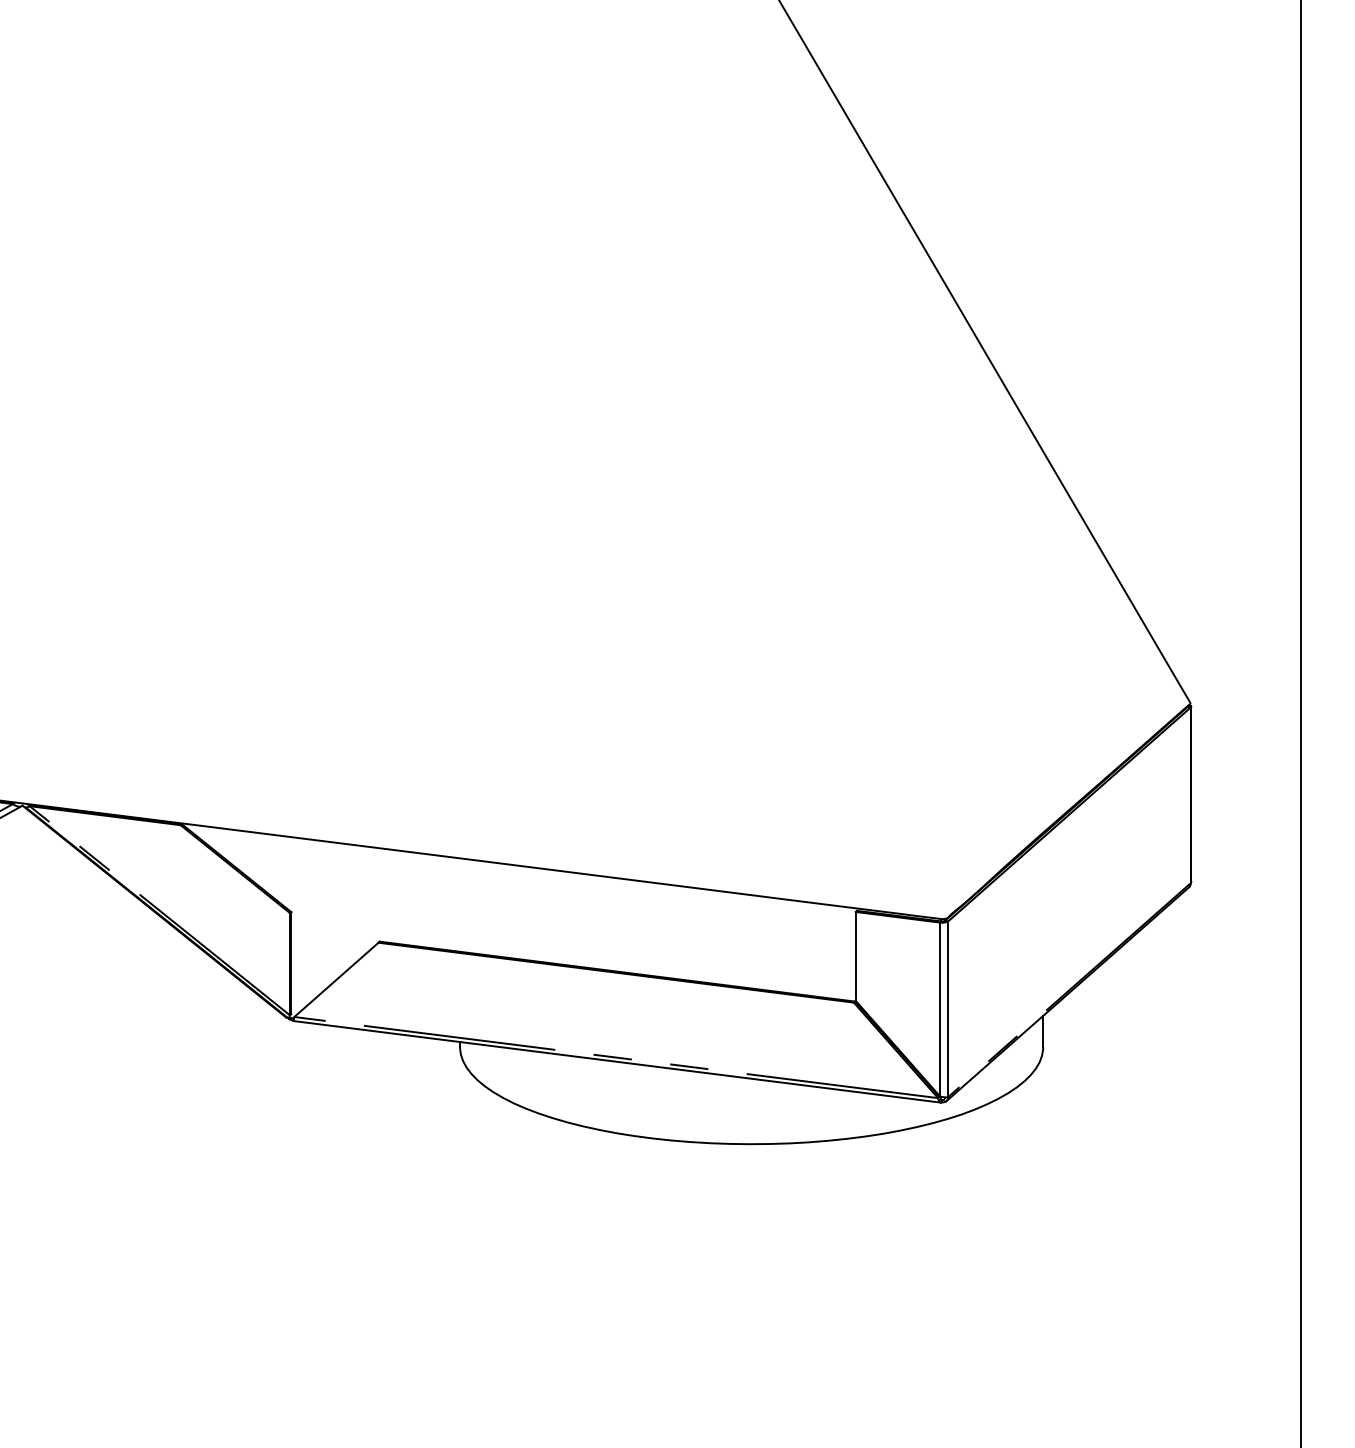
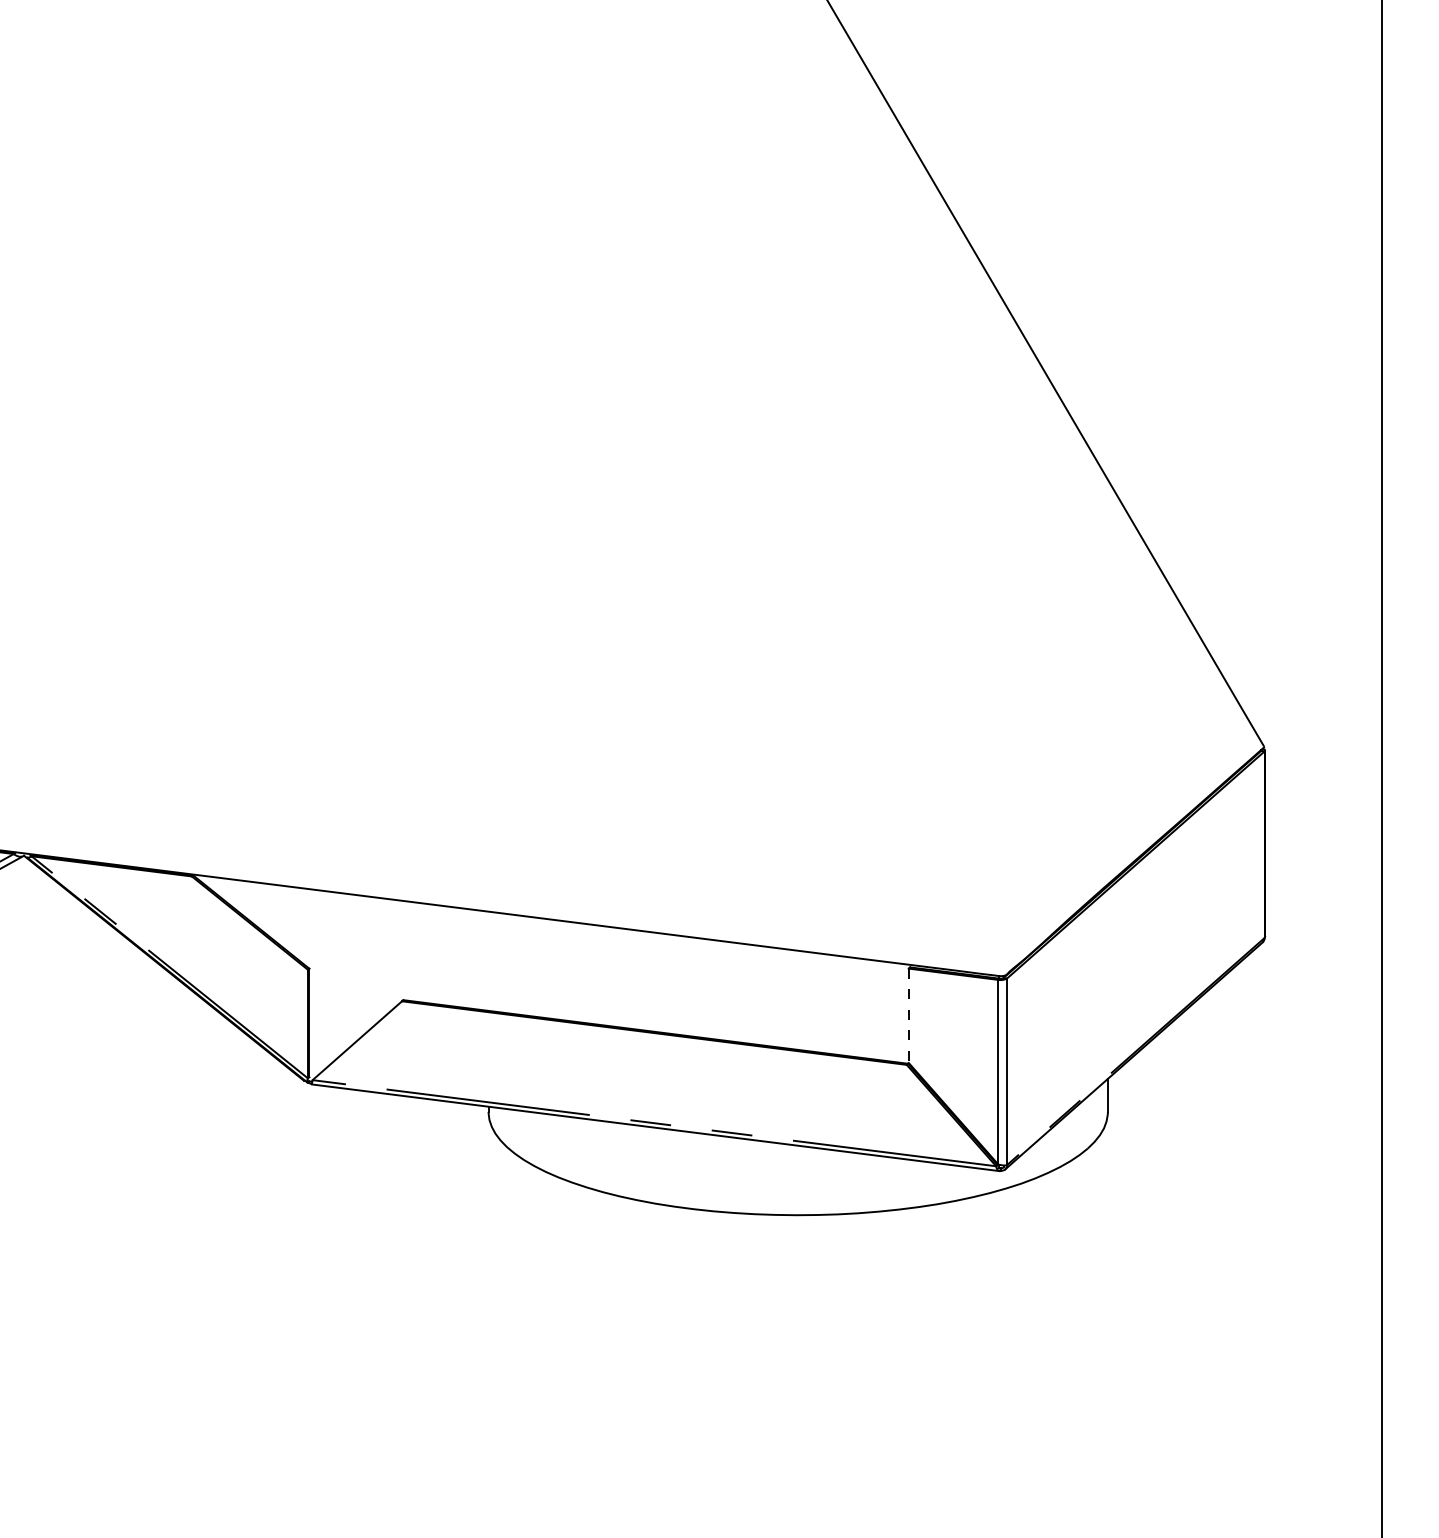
line: (855, 957) -> (908, 1016), solid -> dashed

